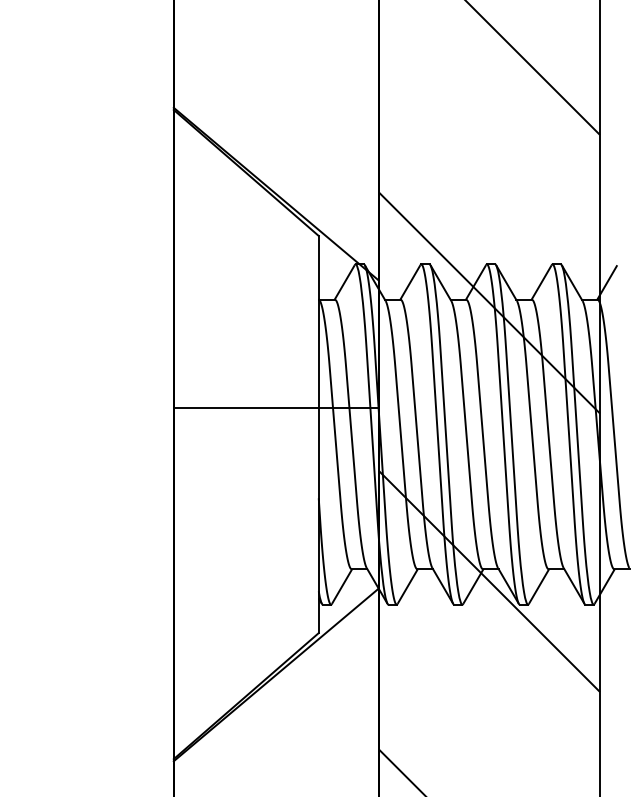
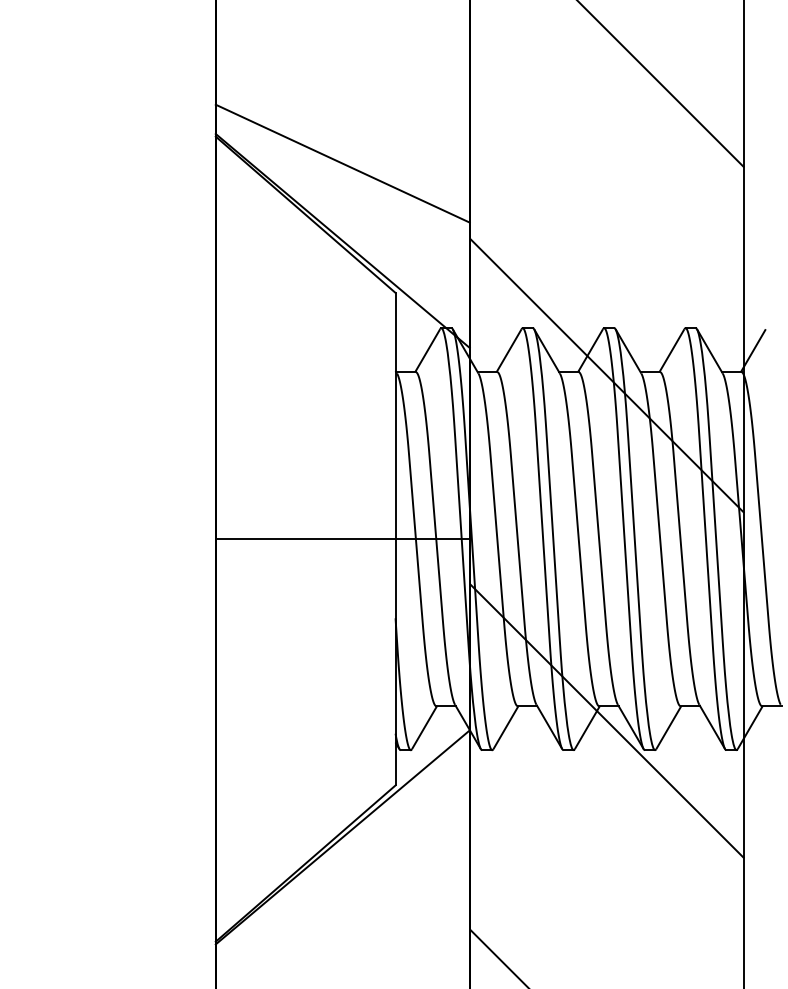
line: (275, 131) -> (342, 163), added
line: (275, 408) -> (342, 539), moved

